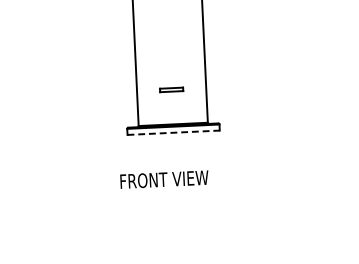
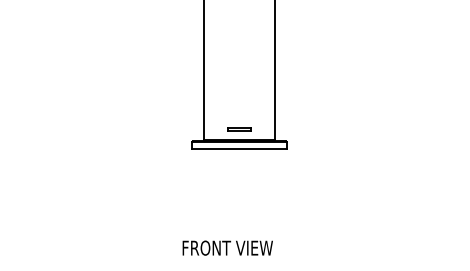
line: (171, 88) -> (239, 128), moved
line: (173, 132) -> (239, 148), dashed -> solid
text: (164, 179) -> (227, 247), moved

